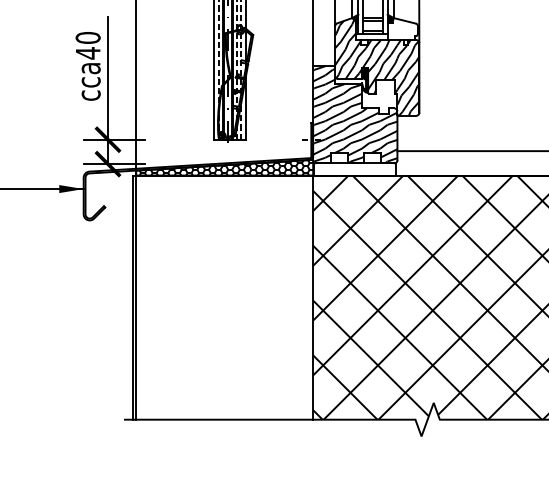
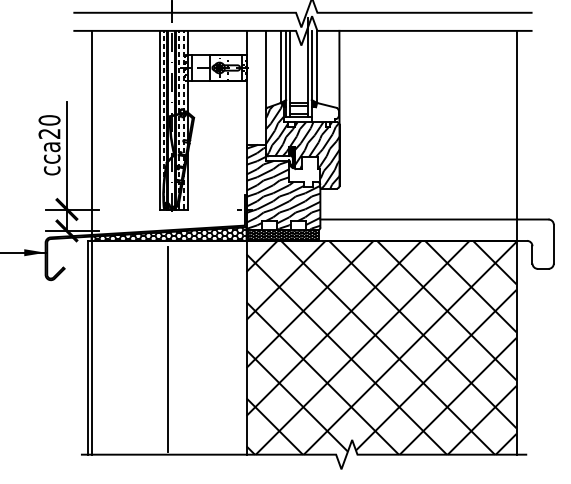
text: (88, 52) -> (49, 133), cca40 -> cca20
hatch: (355, 169) -> (283, 235), added
line: (222, 299) -> (167, 349), added

